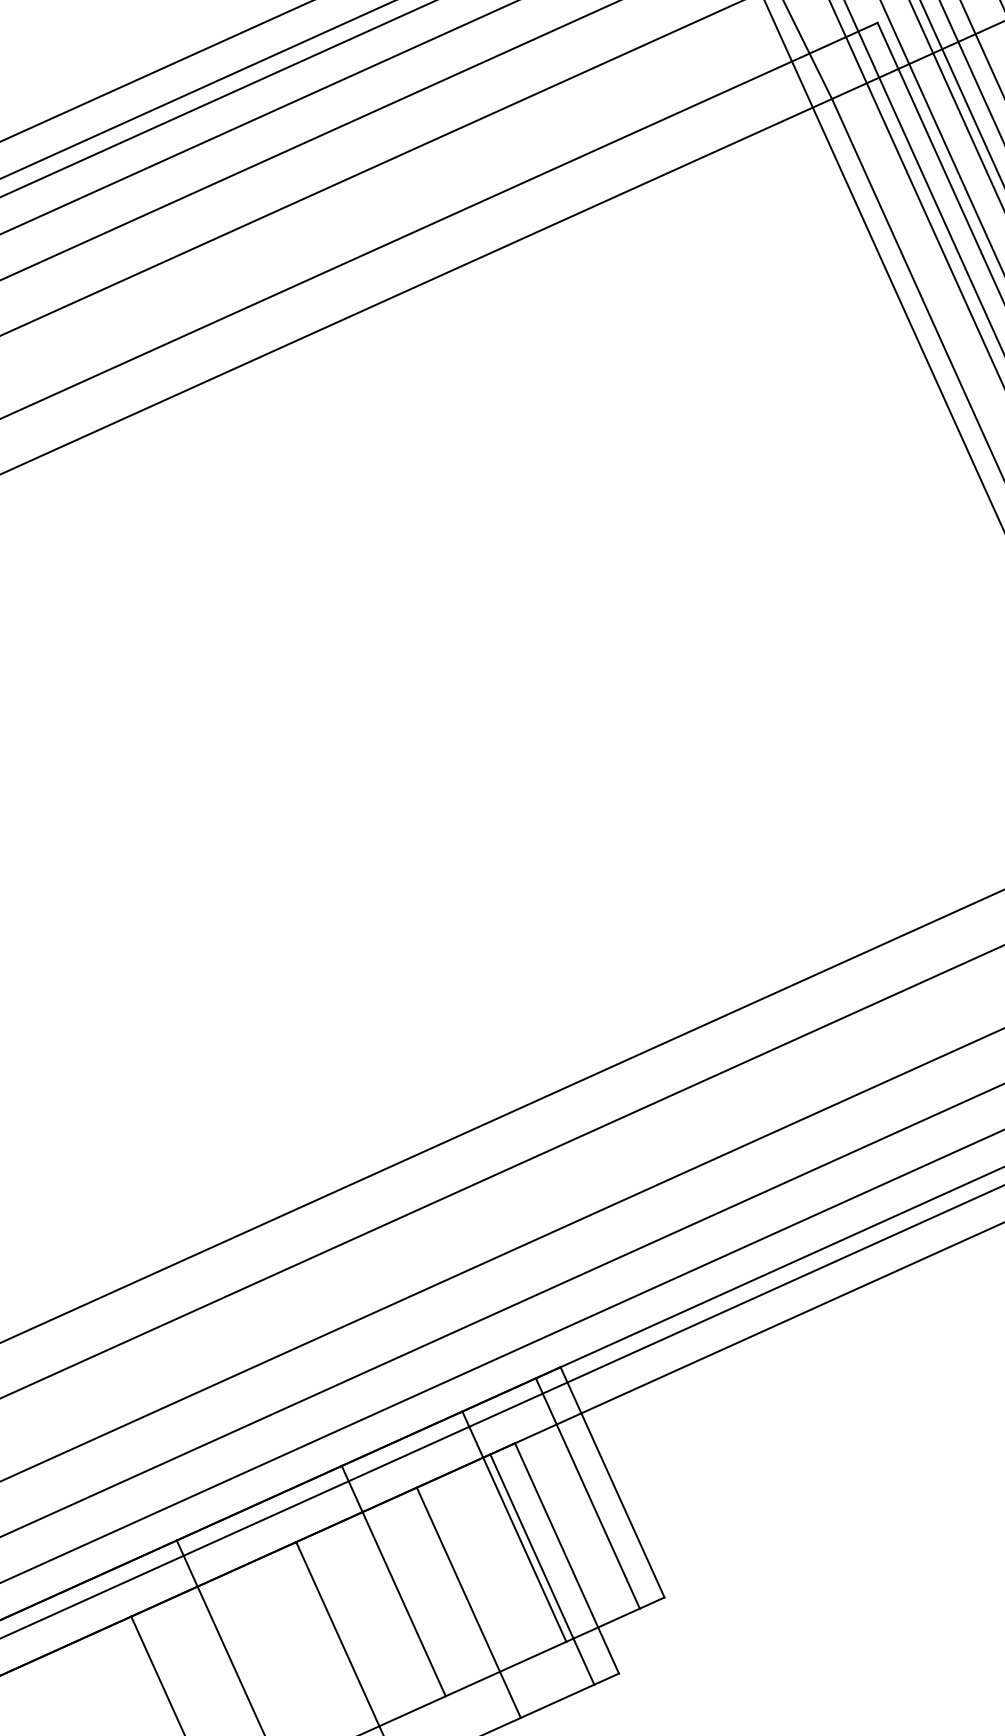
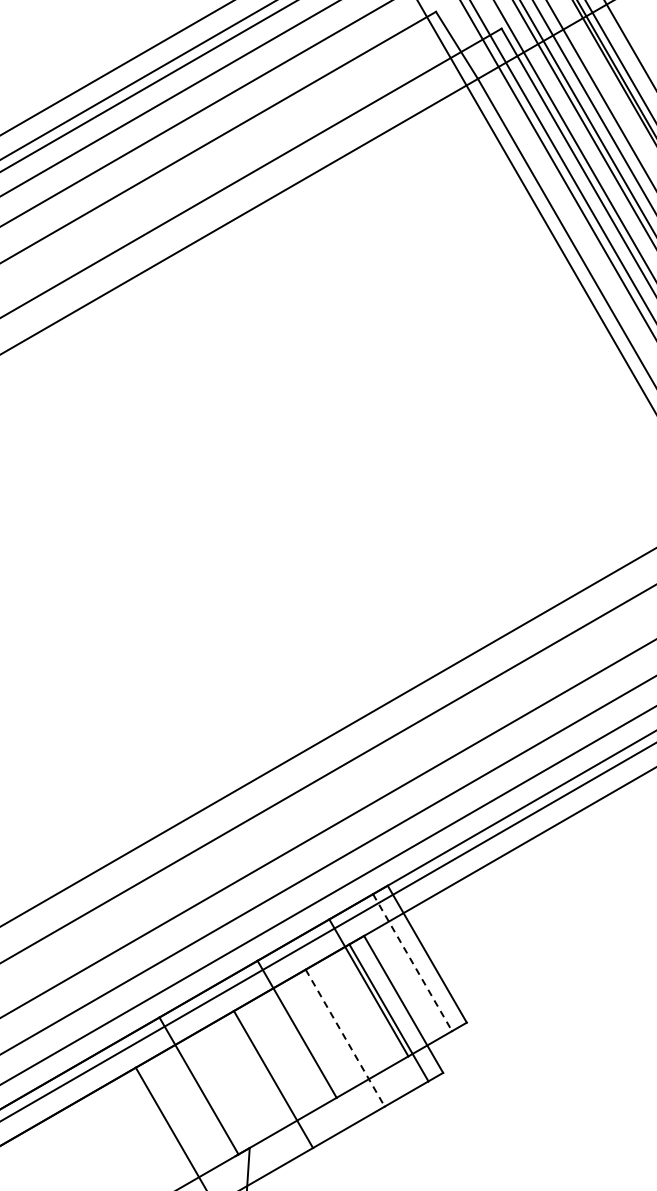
line: (587, 1494) -> (412, 963), solid -> dashed
line: (469, 1603) -> (345, 1038), solid -> dashed

